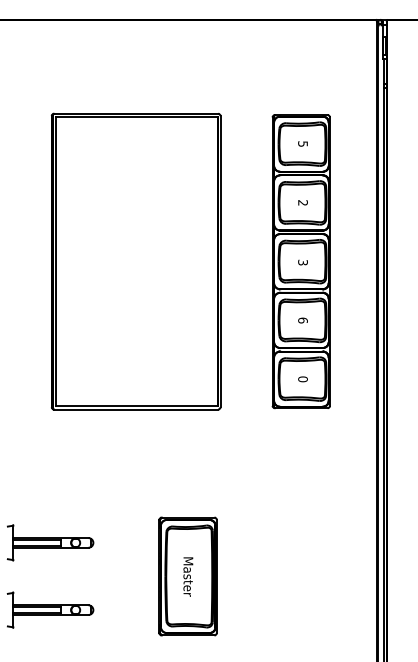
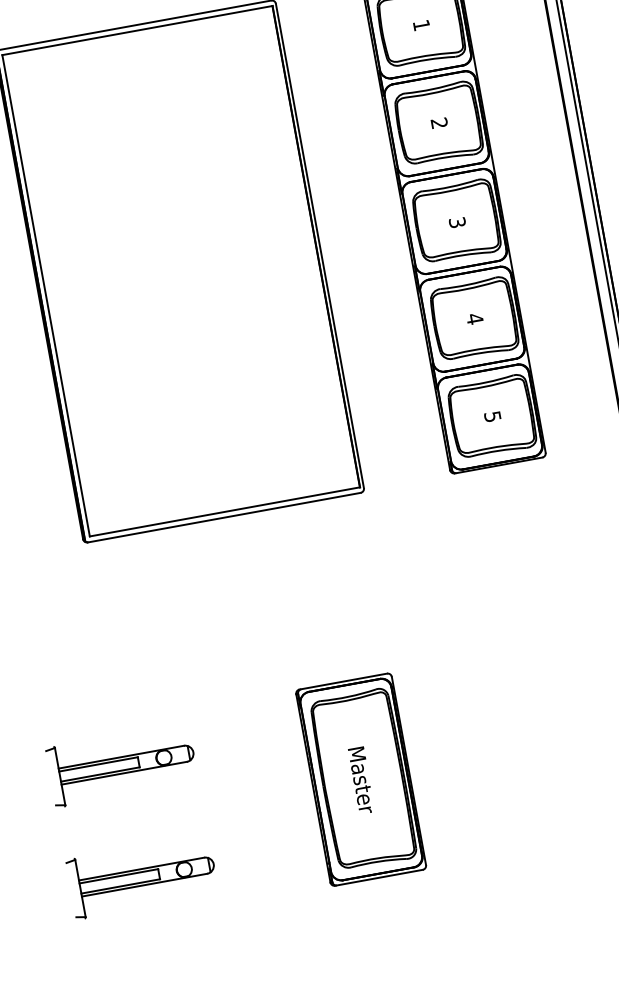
text: (302, 143) -> (420, 24), 5 -> 1
text: (302, 320) -> (474, 319), 6 -> 4
text: (302, 379) -> (491, 417), 0 -> 5

